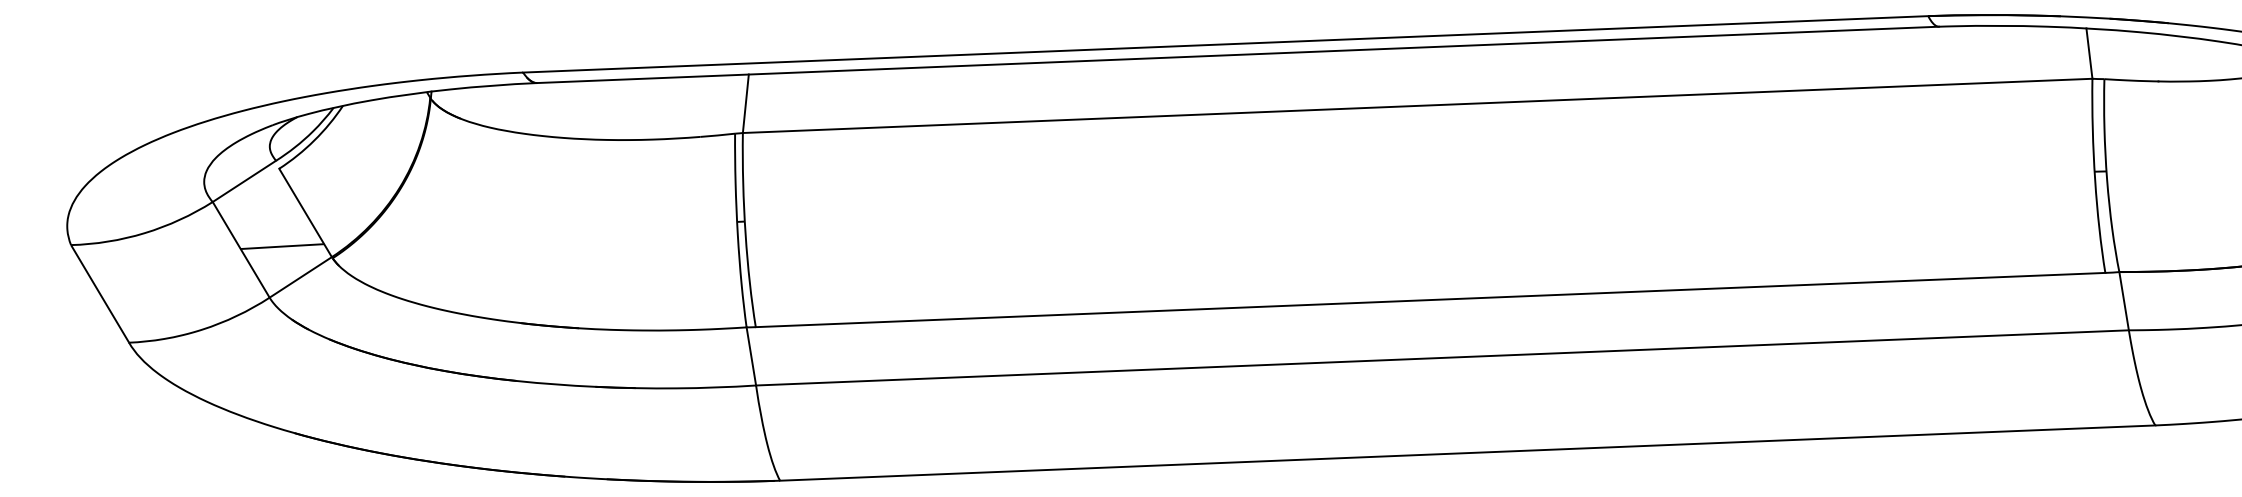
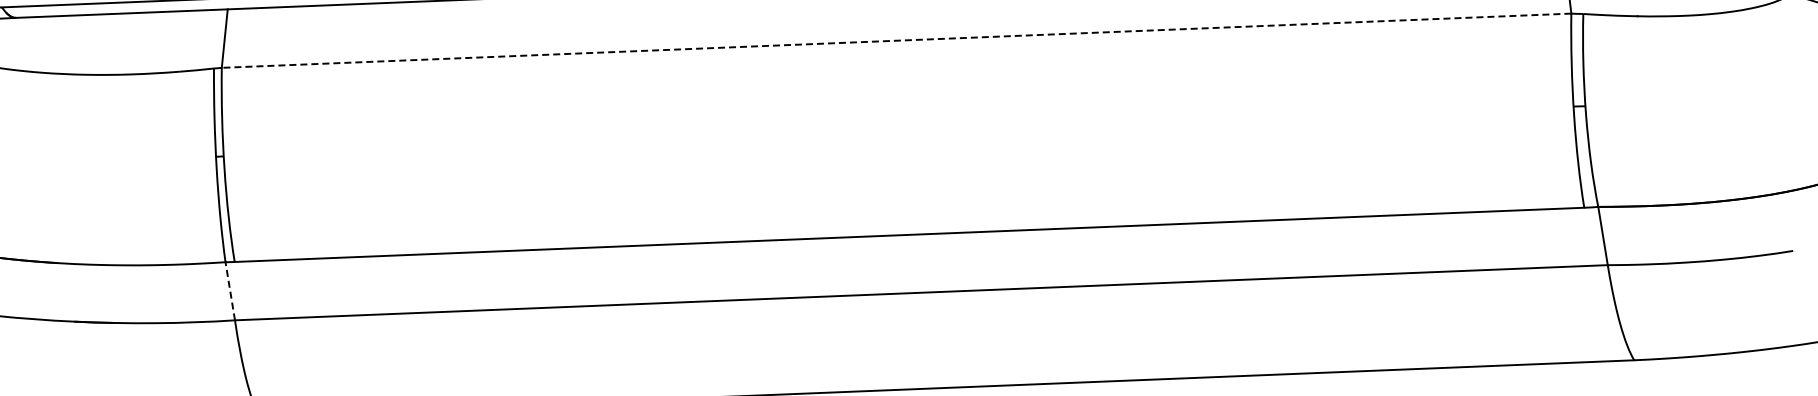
line: (1417, 105) -> (896, 40), solid -> dashed
line: (751, 355) -> (230, 290), solid -> dashed

